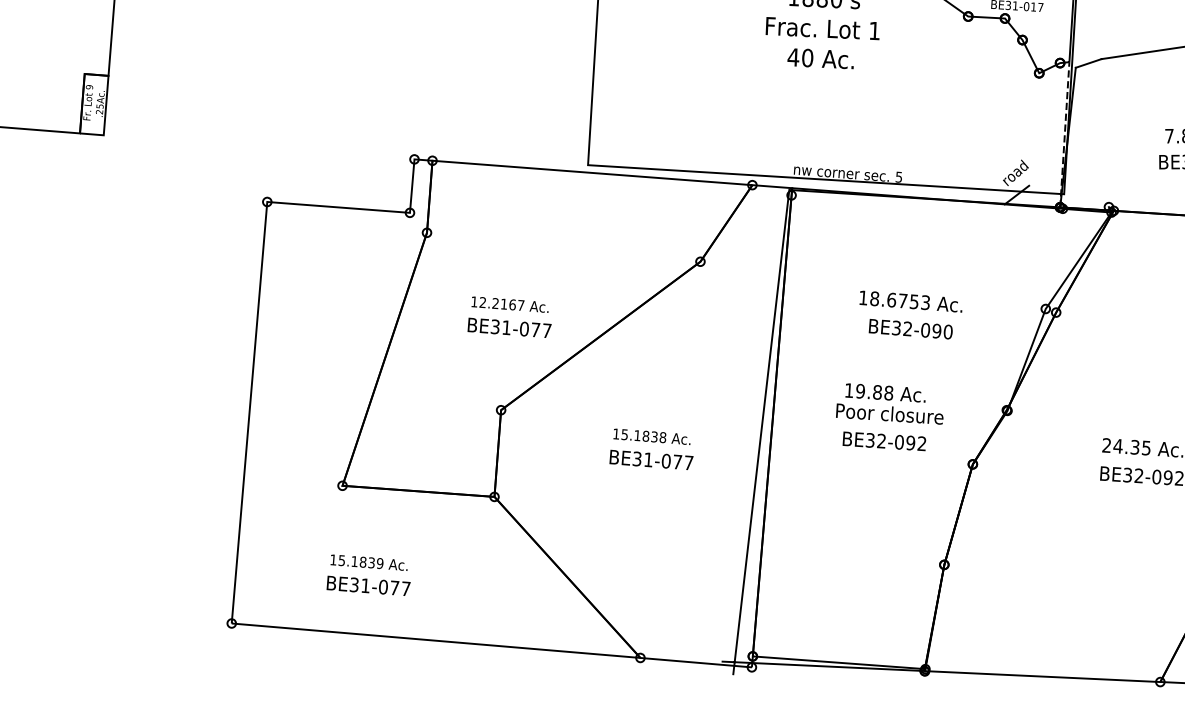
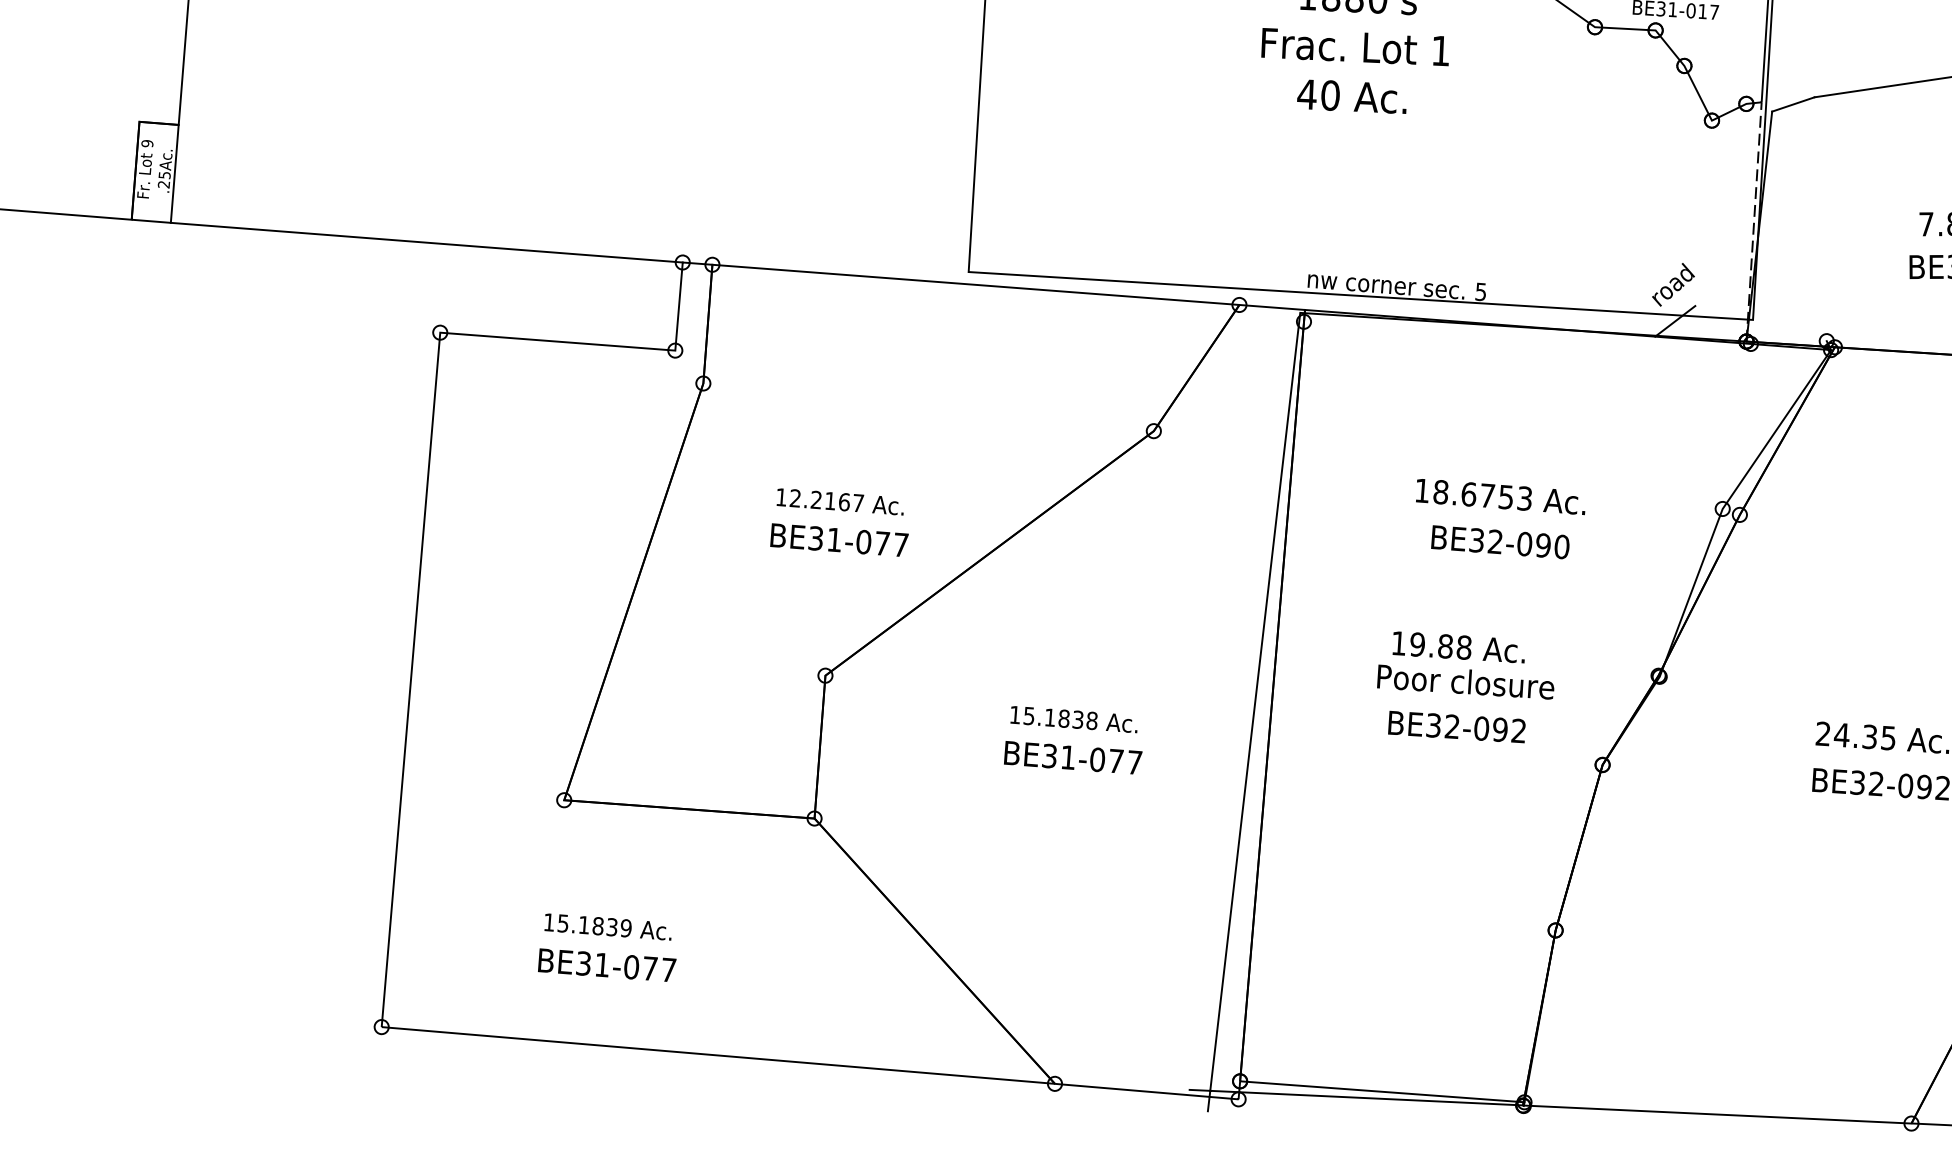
line: (258, 147) -> (425, 242), added

